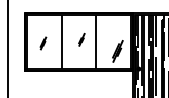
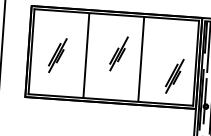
part: (81, 39) -> (118, 53), size x1.67
part: (43, 43) -> (57, 55), size x1.67

